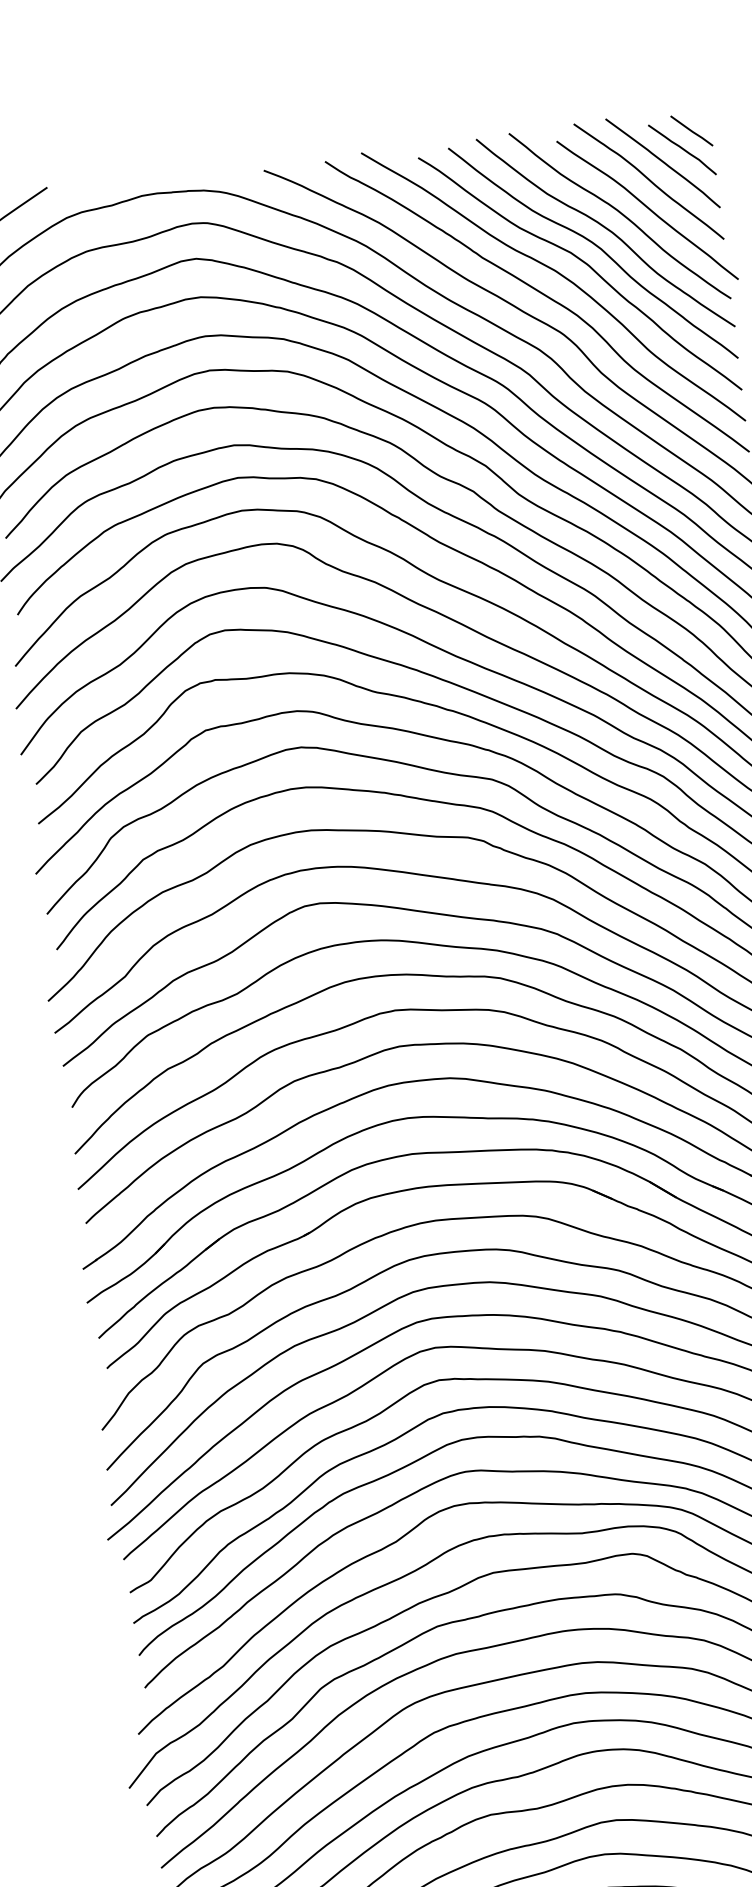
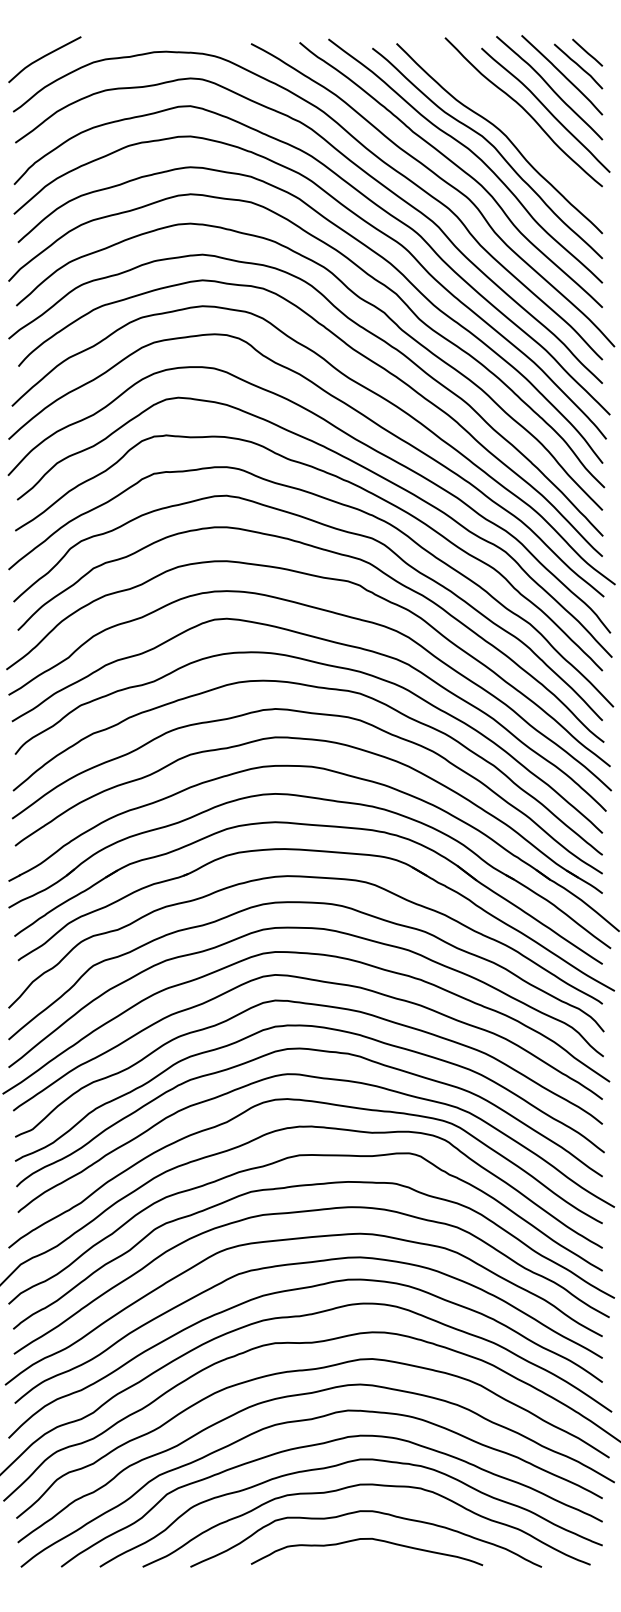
curve: (605, 229) -> (511, 121), removed

